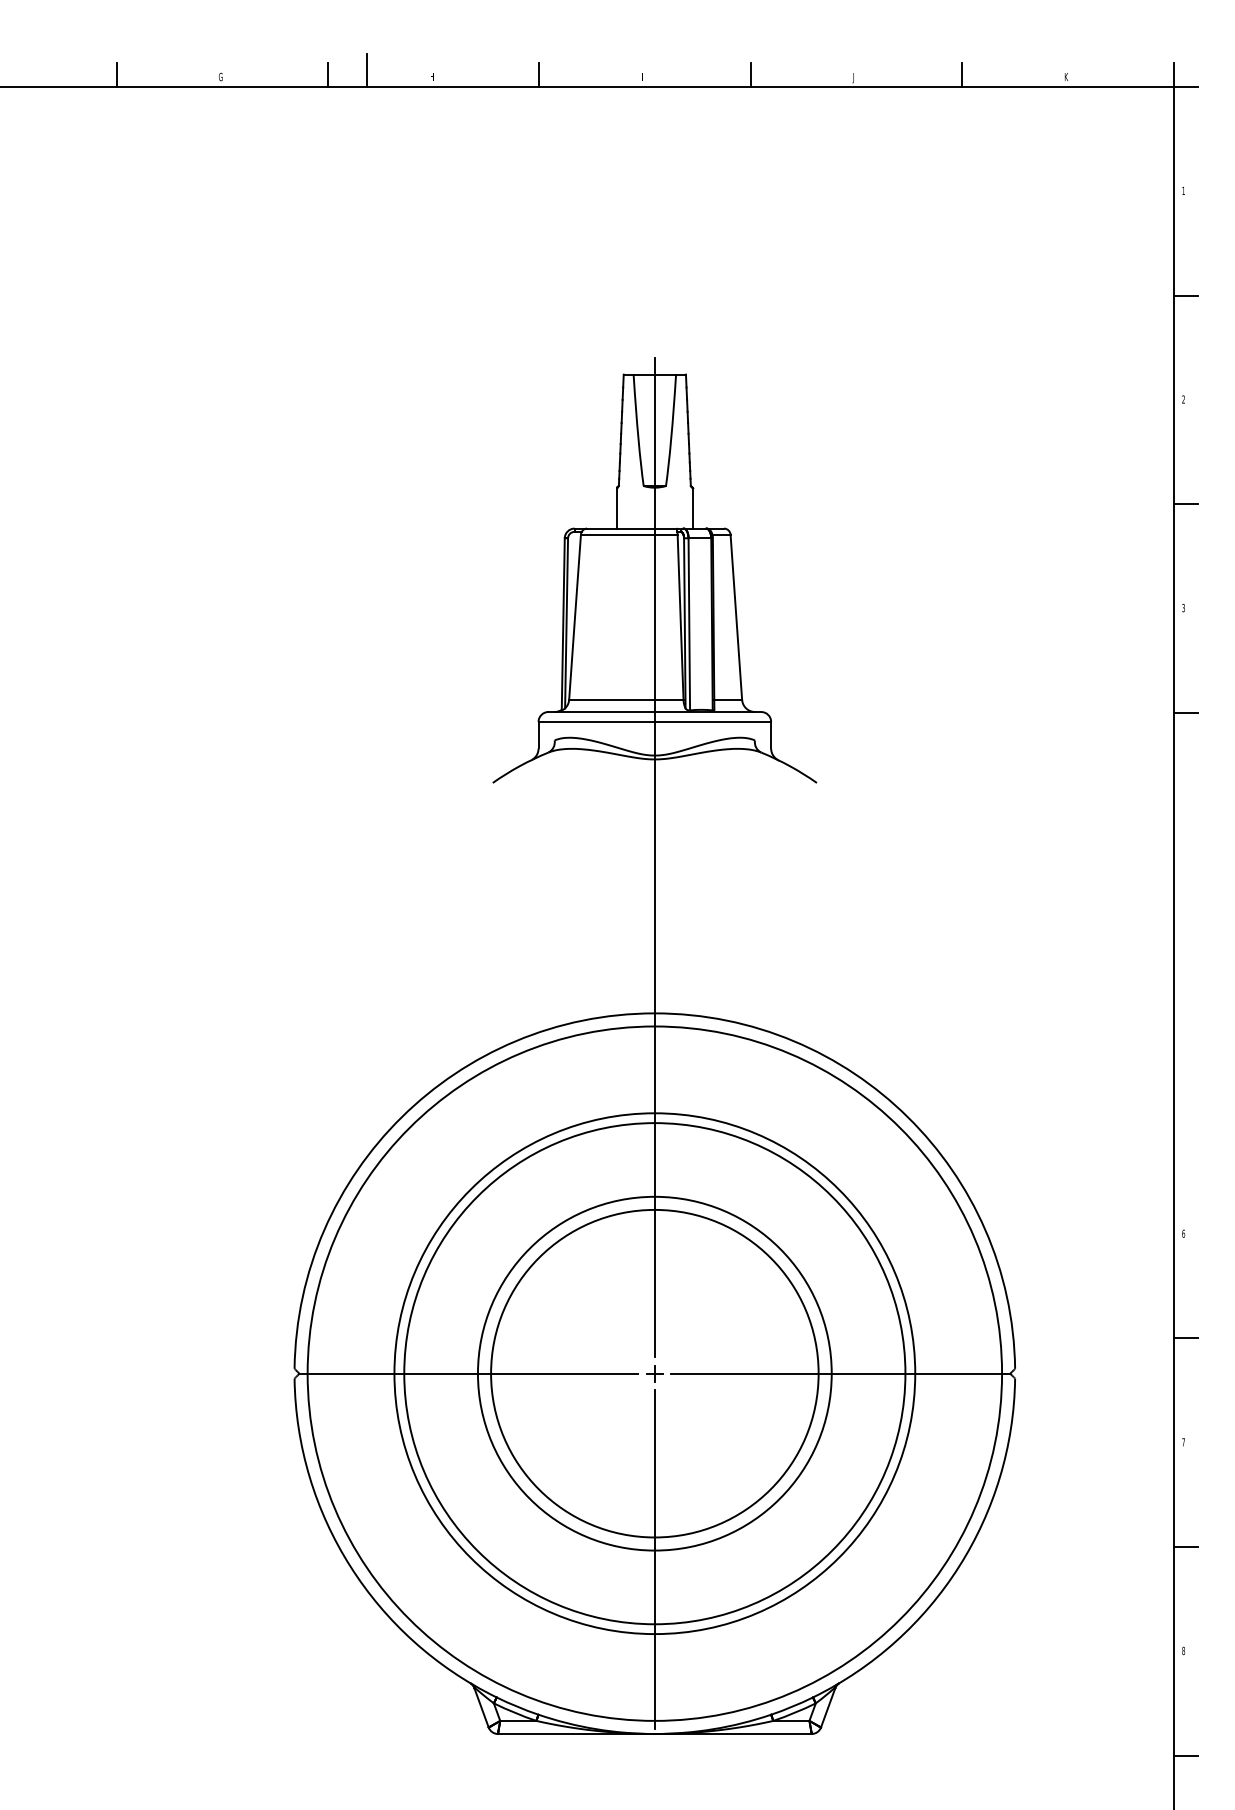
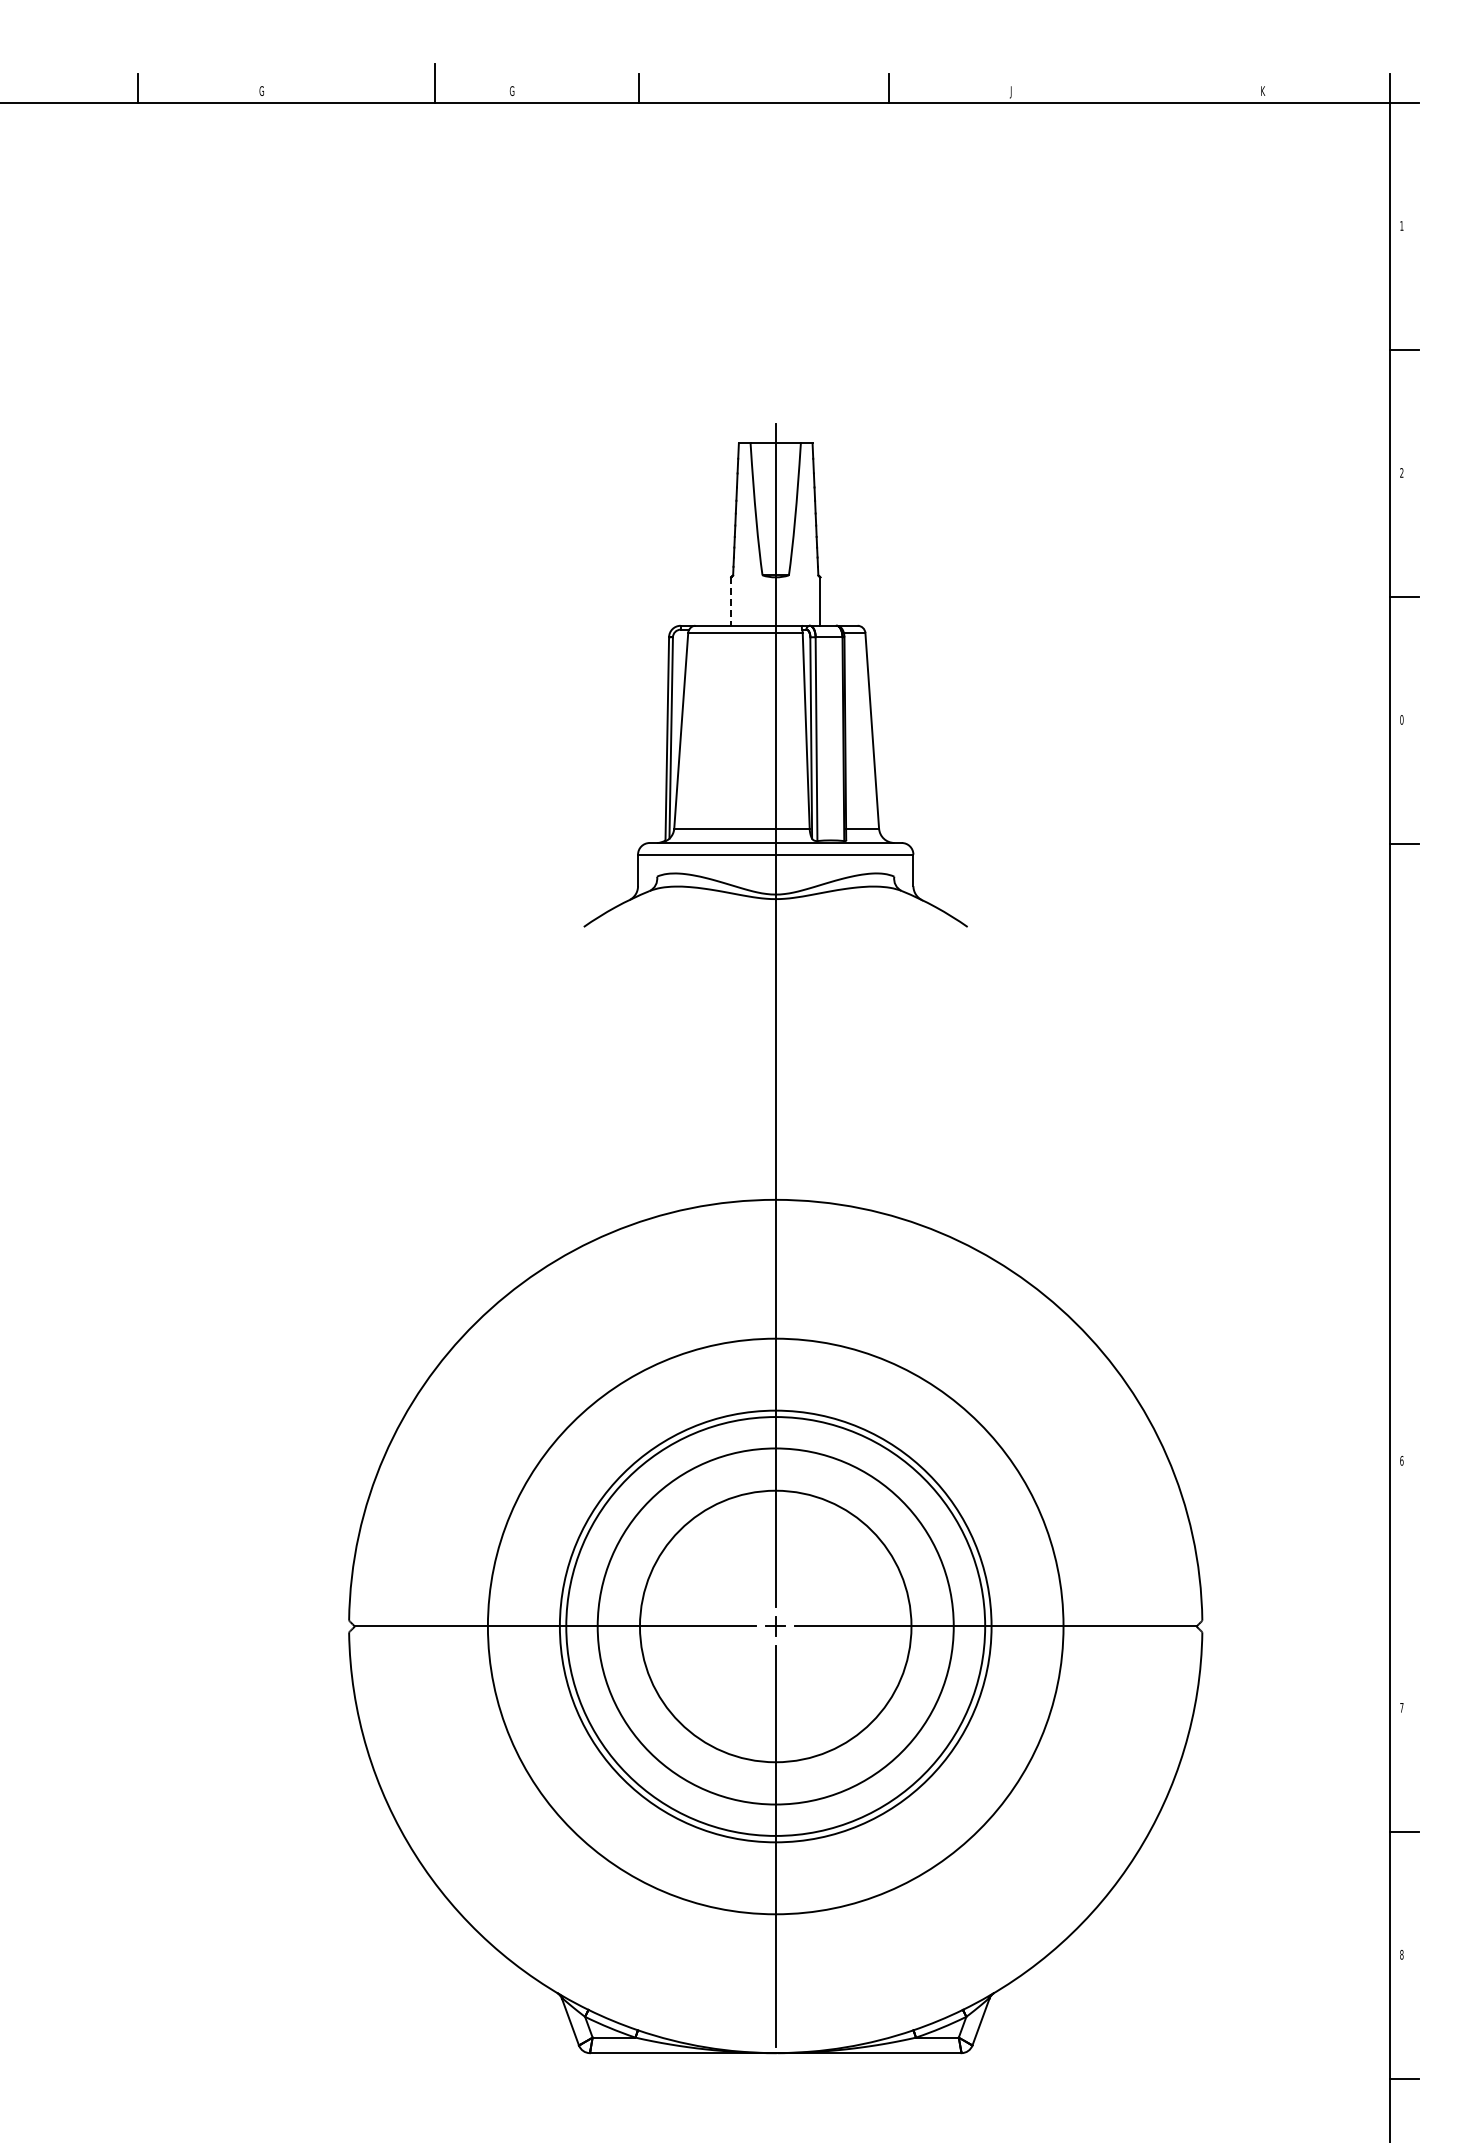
line: (327, 74) -> (388, 88), removed
line: (962, 74) -> (1139, 88), removed
text: (431, 76) -> (511, 90), H -> G
line: (617, 508) -> (731, 602), solid -> dashed
text: (1183, 607) -> (1401, 719), 3 -> 0
line: (1185, 1338) -> (1404, 1584), removed
circle: (654, 1373) -> (775, 1626), size x0.6
circle: (654, 1373) -> (775, 1626), size x0.7
circle: (654, 1373) -> (775, 1626), size x0.7
circle: (654, 1373) -> (775, 1626), size x0.7

